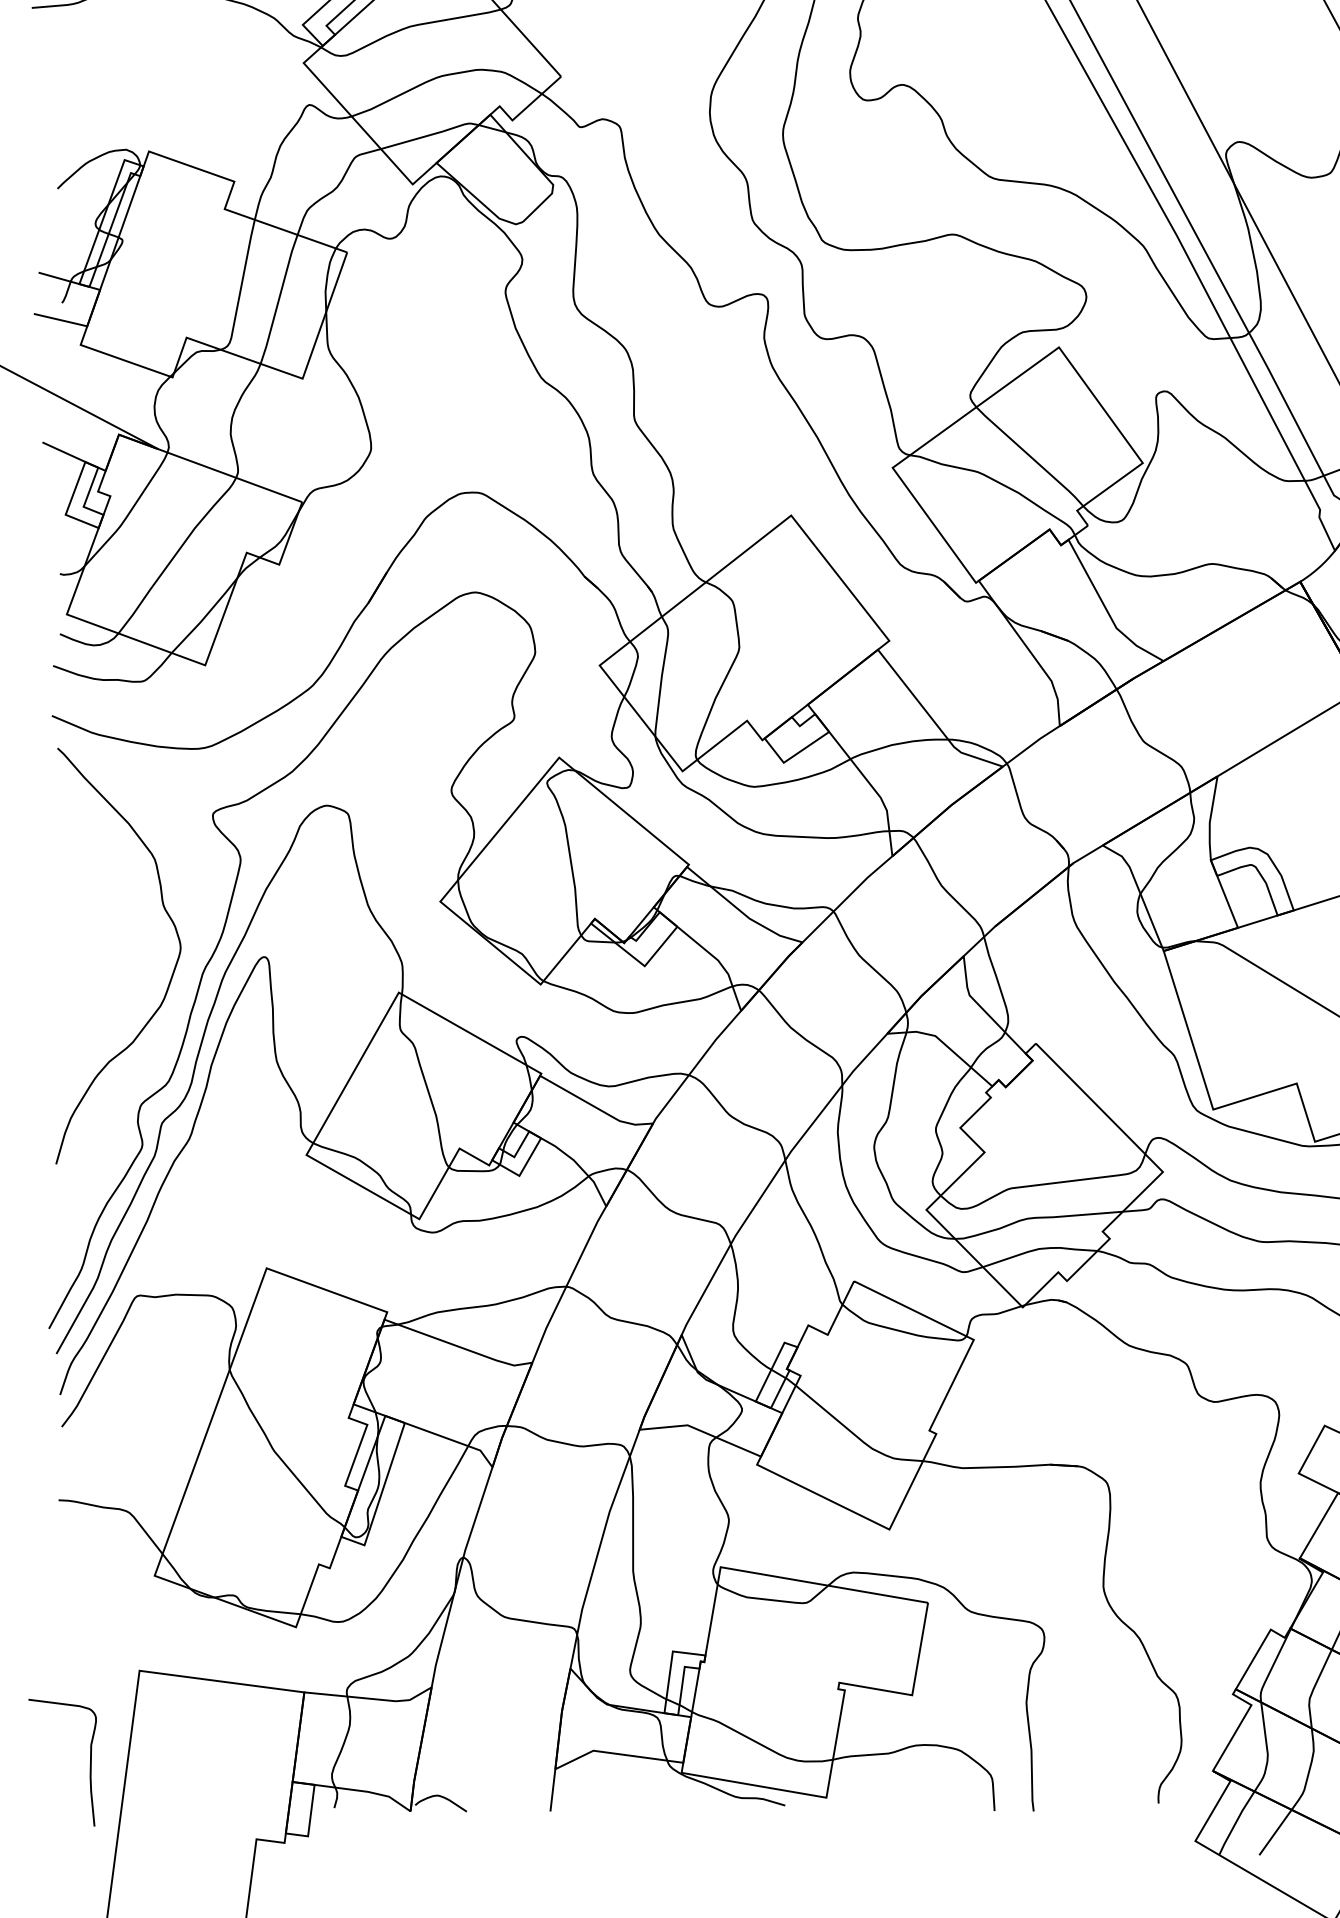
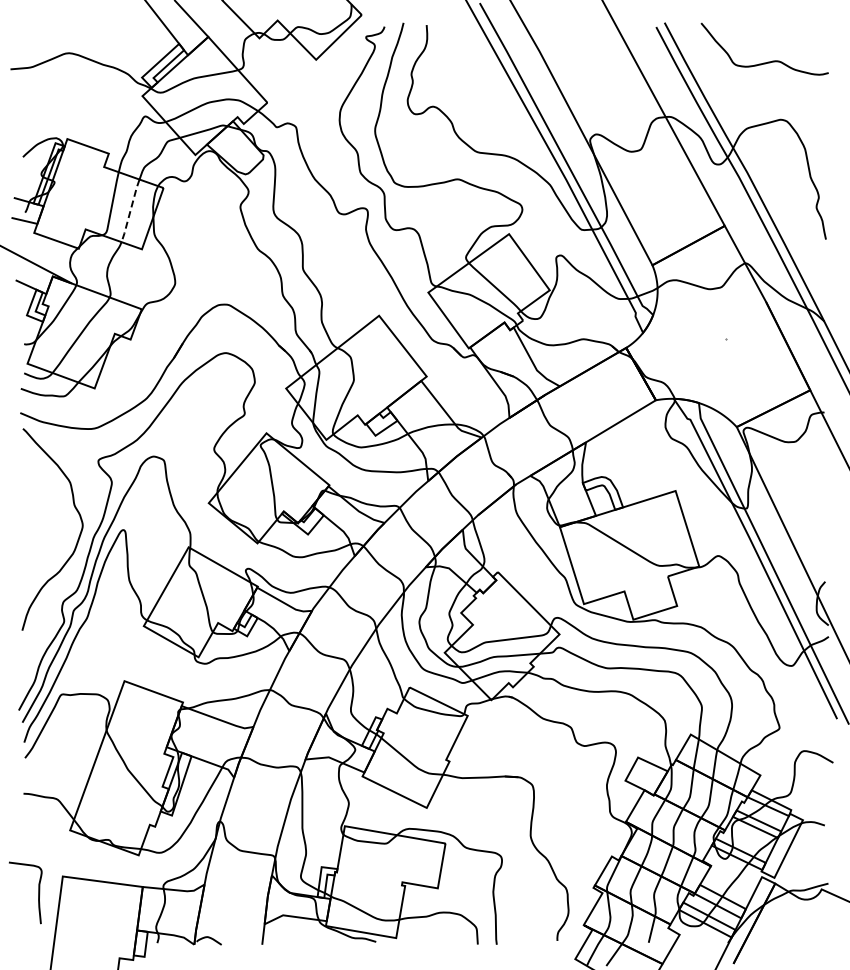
line: (278, 298) -> (130, 210), solid -> dashed
curve: (89, 1761) -> (38, 892), moved

